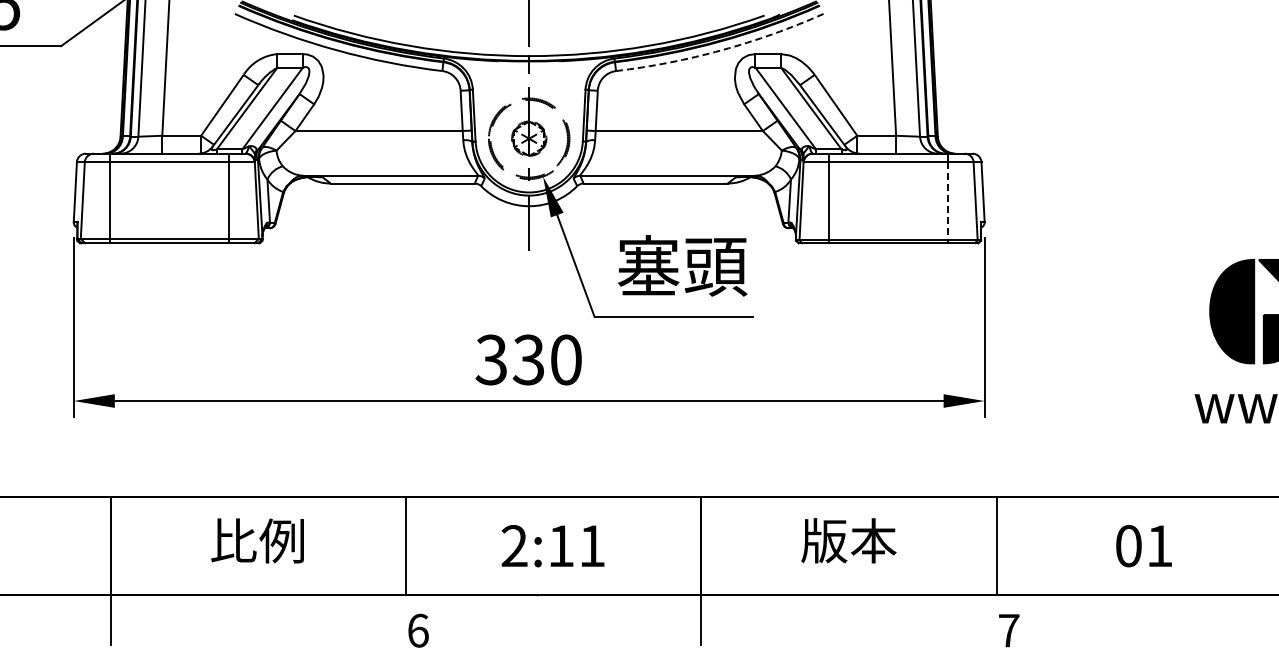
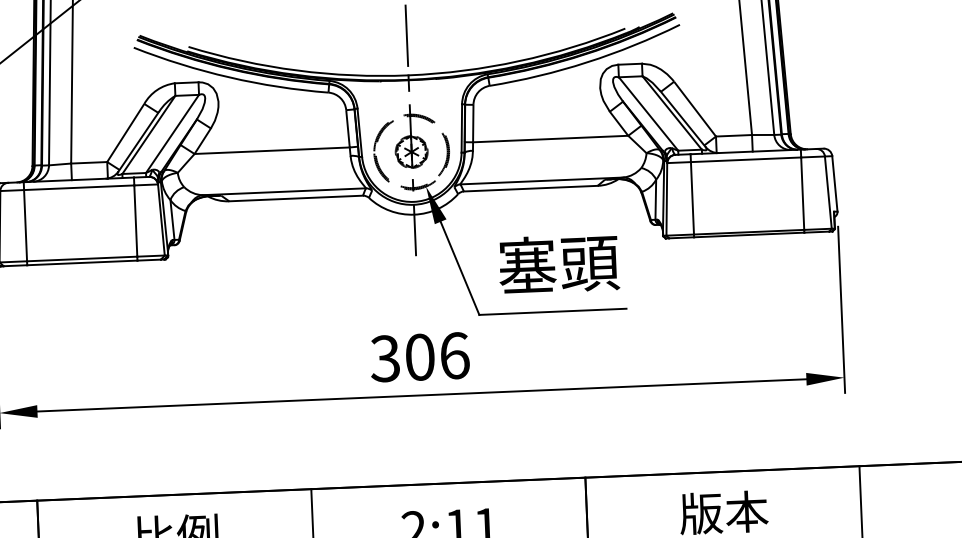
arc: (721, 50) -> (586, 62), dashed -> solid
line: (948, 201) -> (803, 193), dashed -> solid
text: (547, 359) -> (437, 356), 330 -> 306

